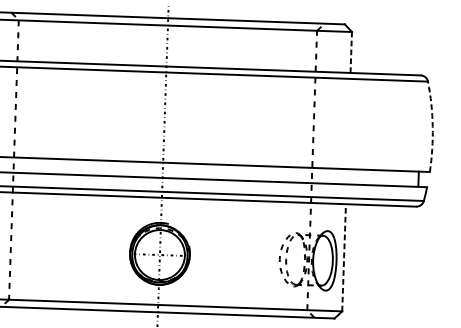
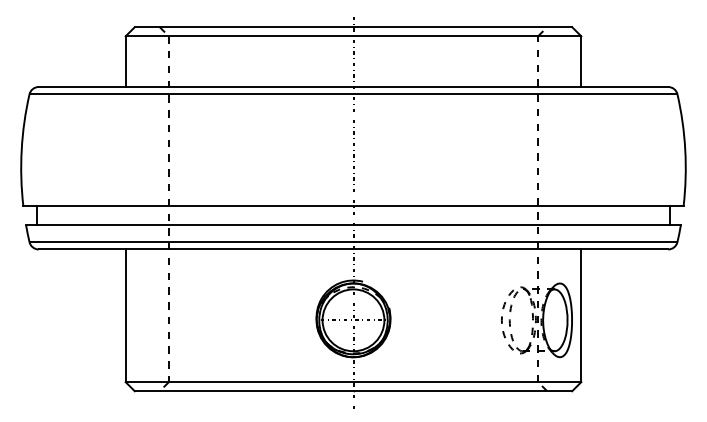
line: (351, 52) -> (581, 61), dashed -> solid
arc: (432, 126) -> (685, 149), dashed -> solid
line: (344, 257) -> (581, 315), dashed -> solid

